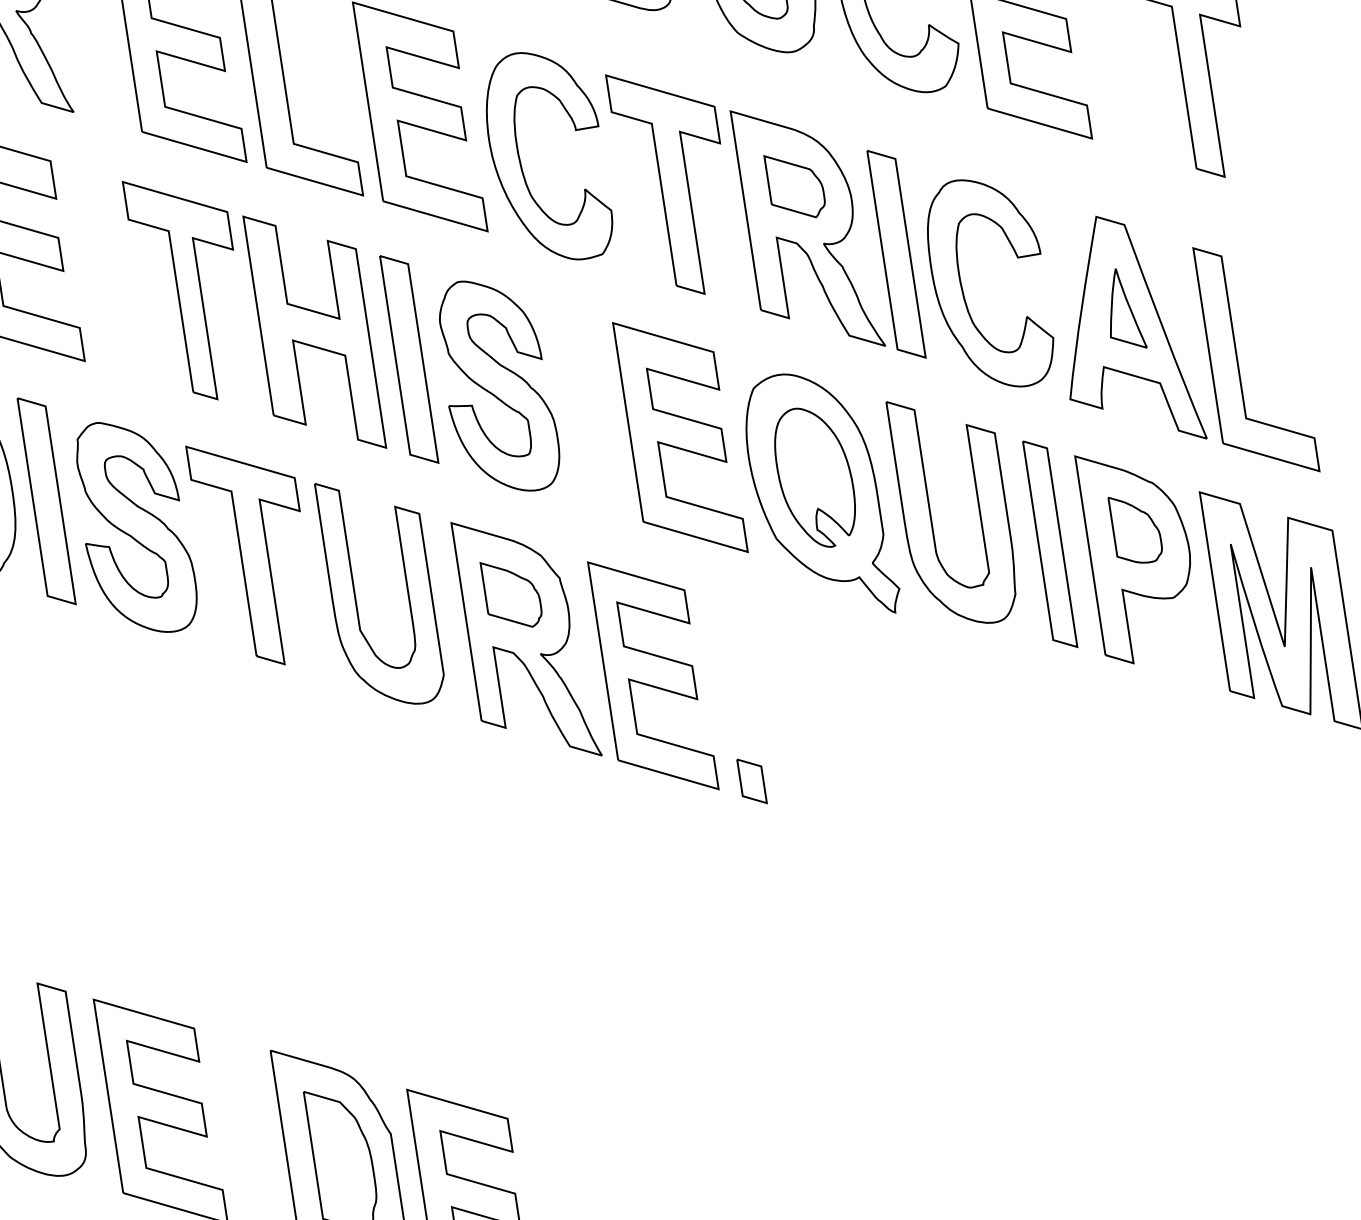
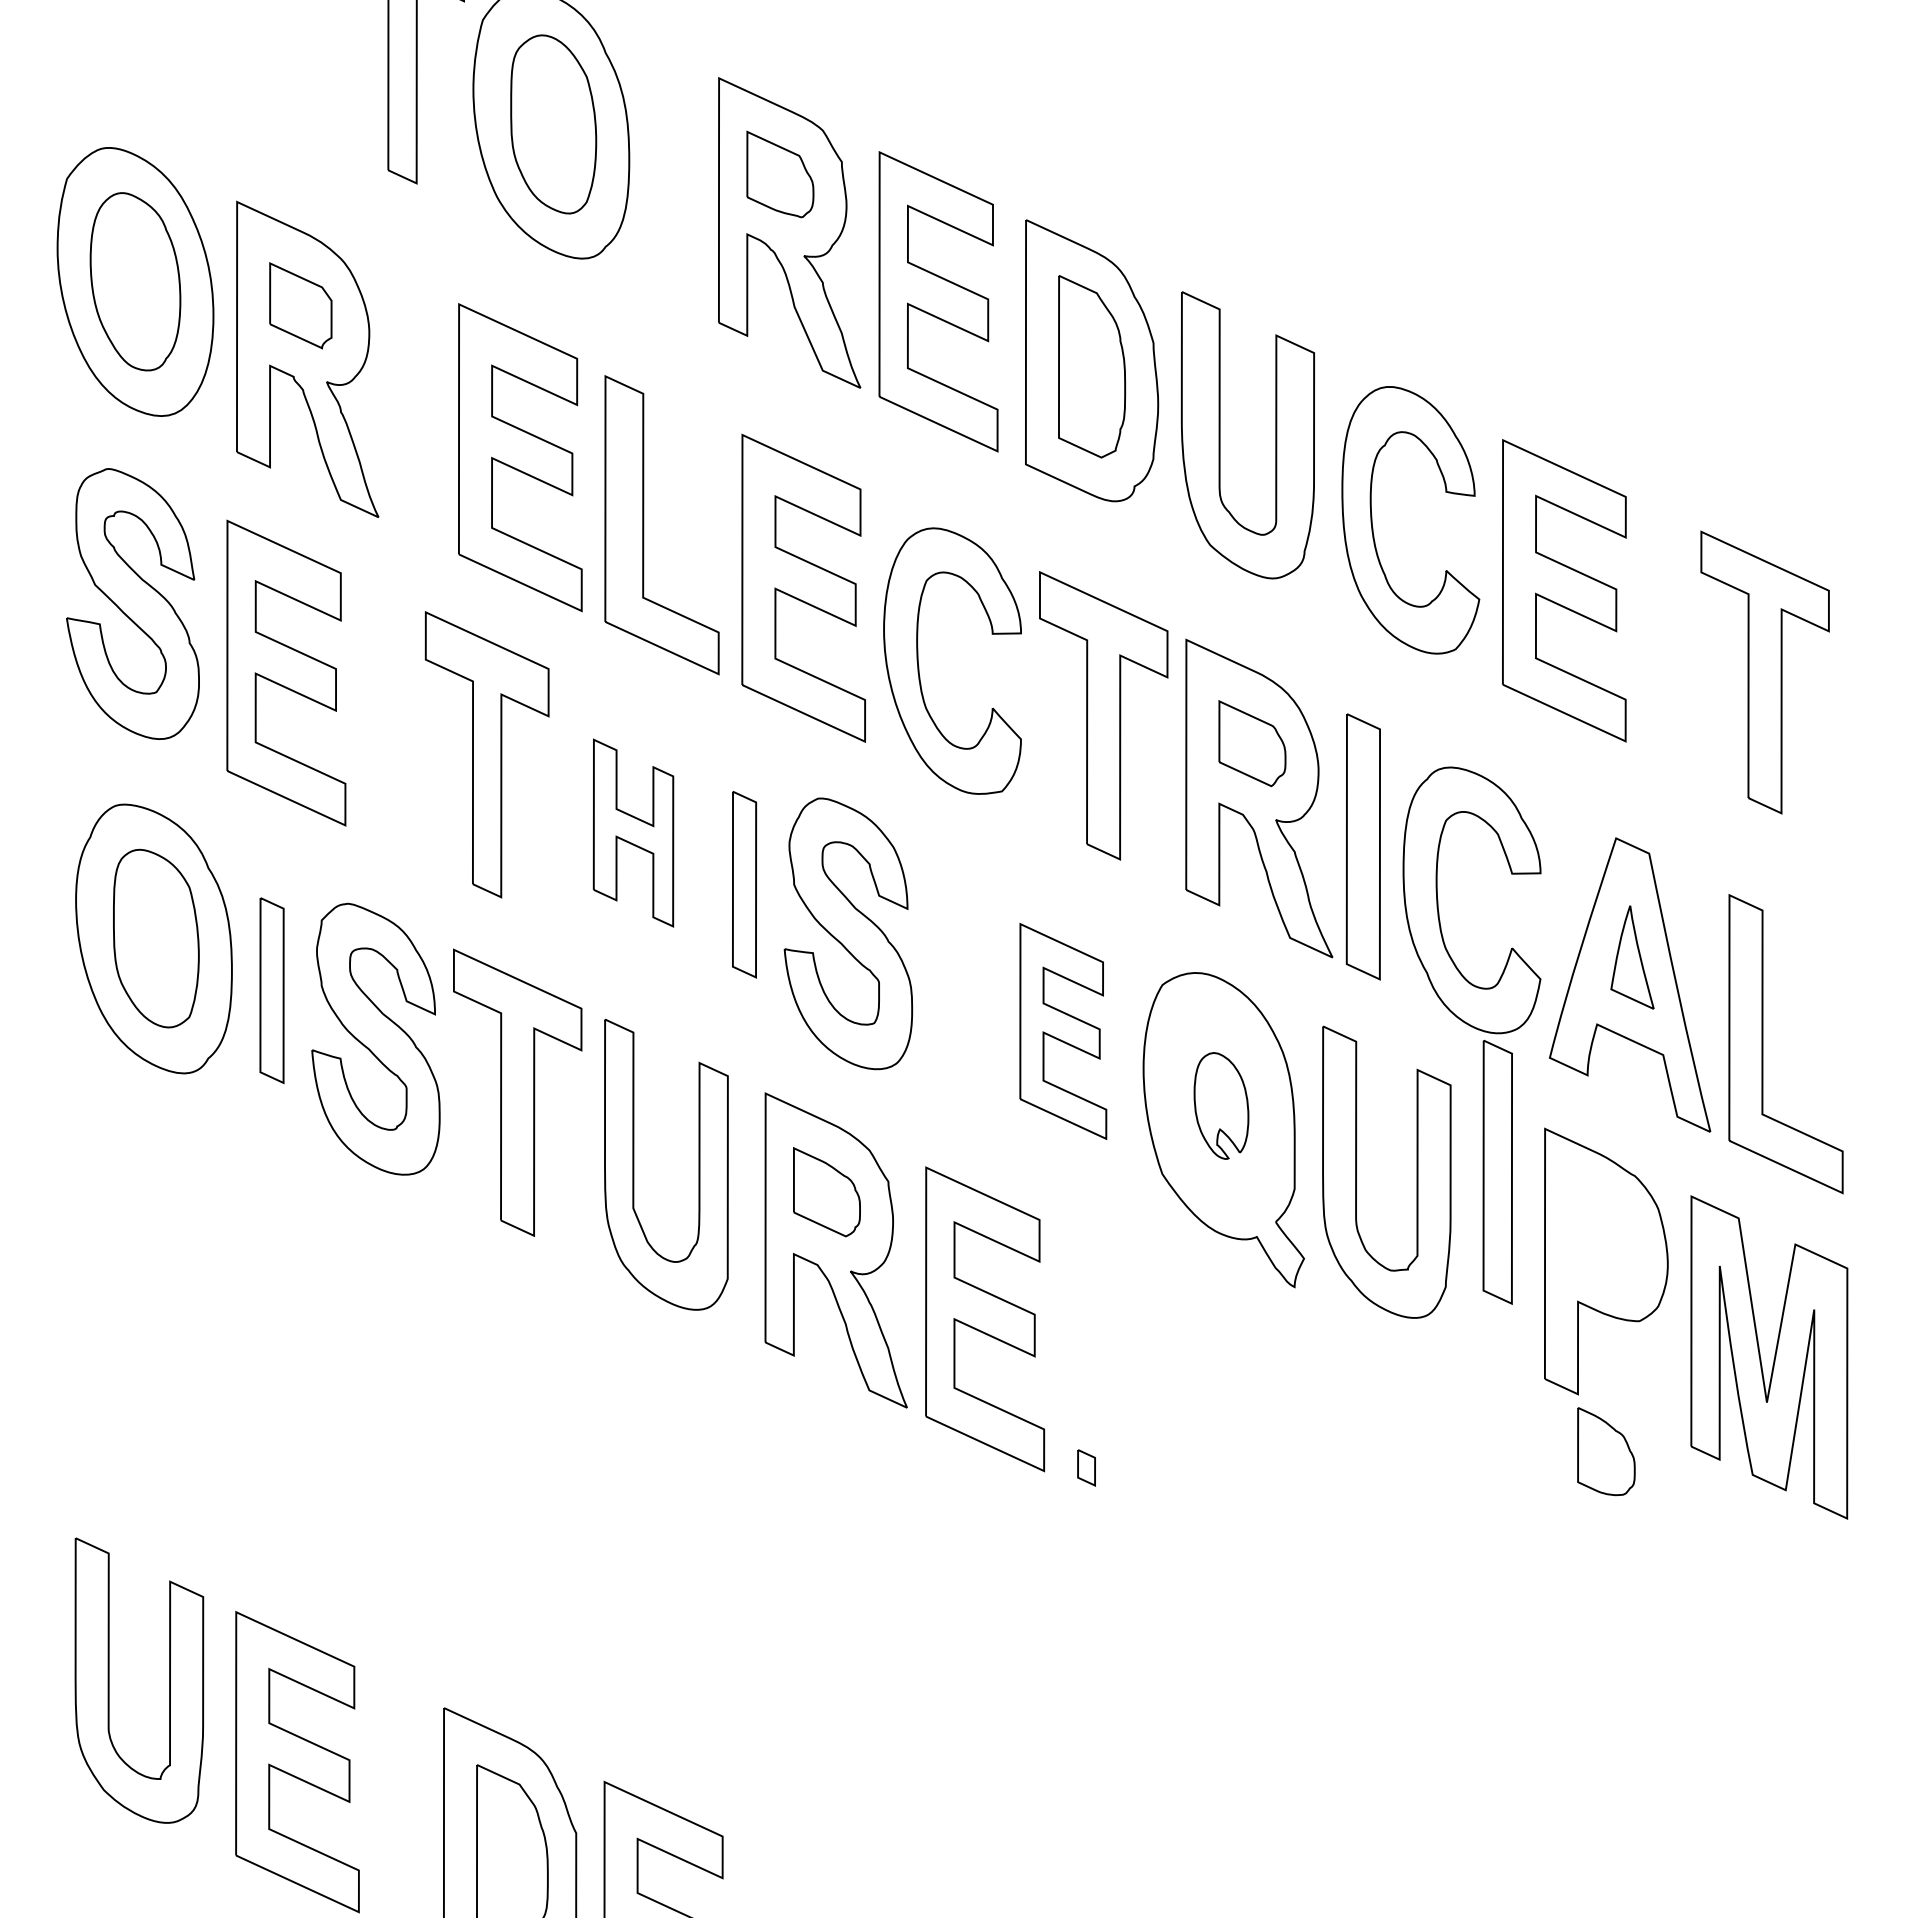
part: (314, 331) -> (633, 832), size x0.6
part: (409, 359) -> (744, 884), size x0.7
part: (680, 437) -> (1063, 1031), size x0.7
part: (815, 477) -> (1221, 1105), size x0.6
part: (46, 501) -> (271, 990), size x0.7
part: (1136, 528) -> (1606, 1451), moved
part: (1049, 544) -> (1497, 1172), moved
part: (751, 781) -> (1086, 1467), size x0.6

